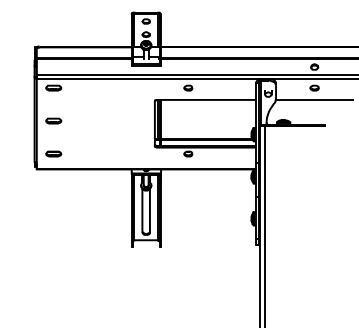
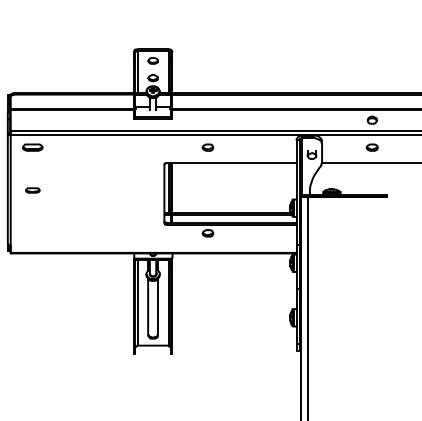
part: (53, 120) -> (32, 189), size x0.7
part: (53, 153) -> (32, 232), removed

